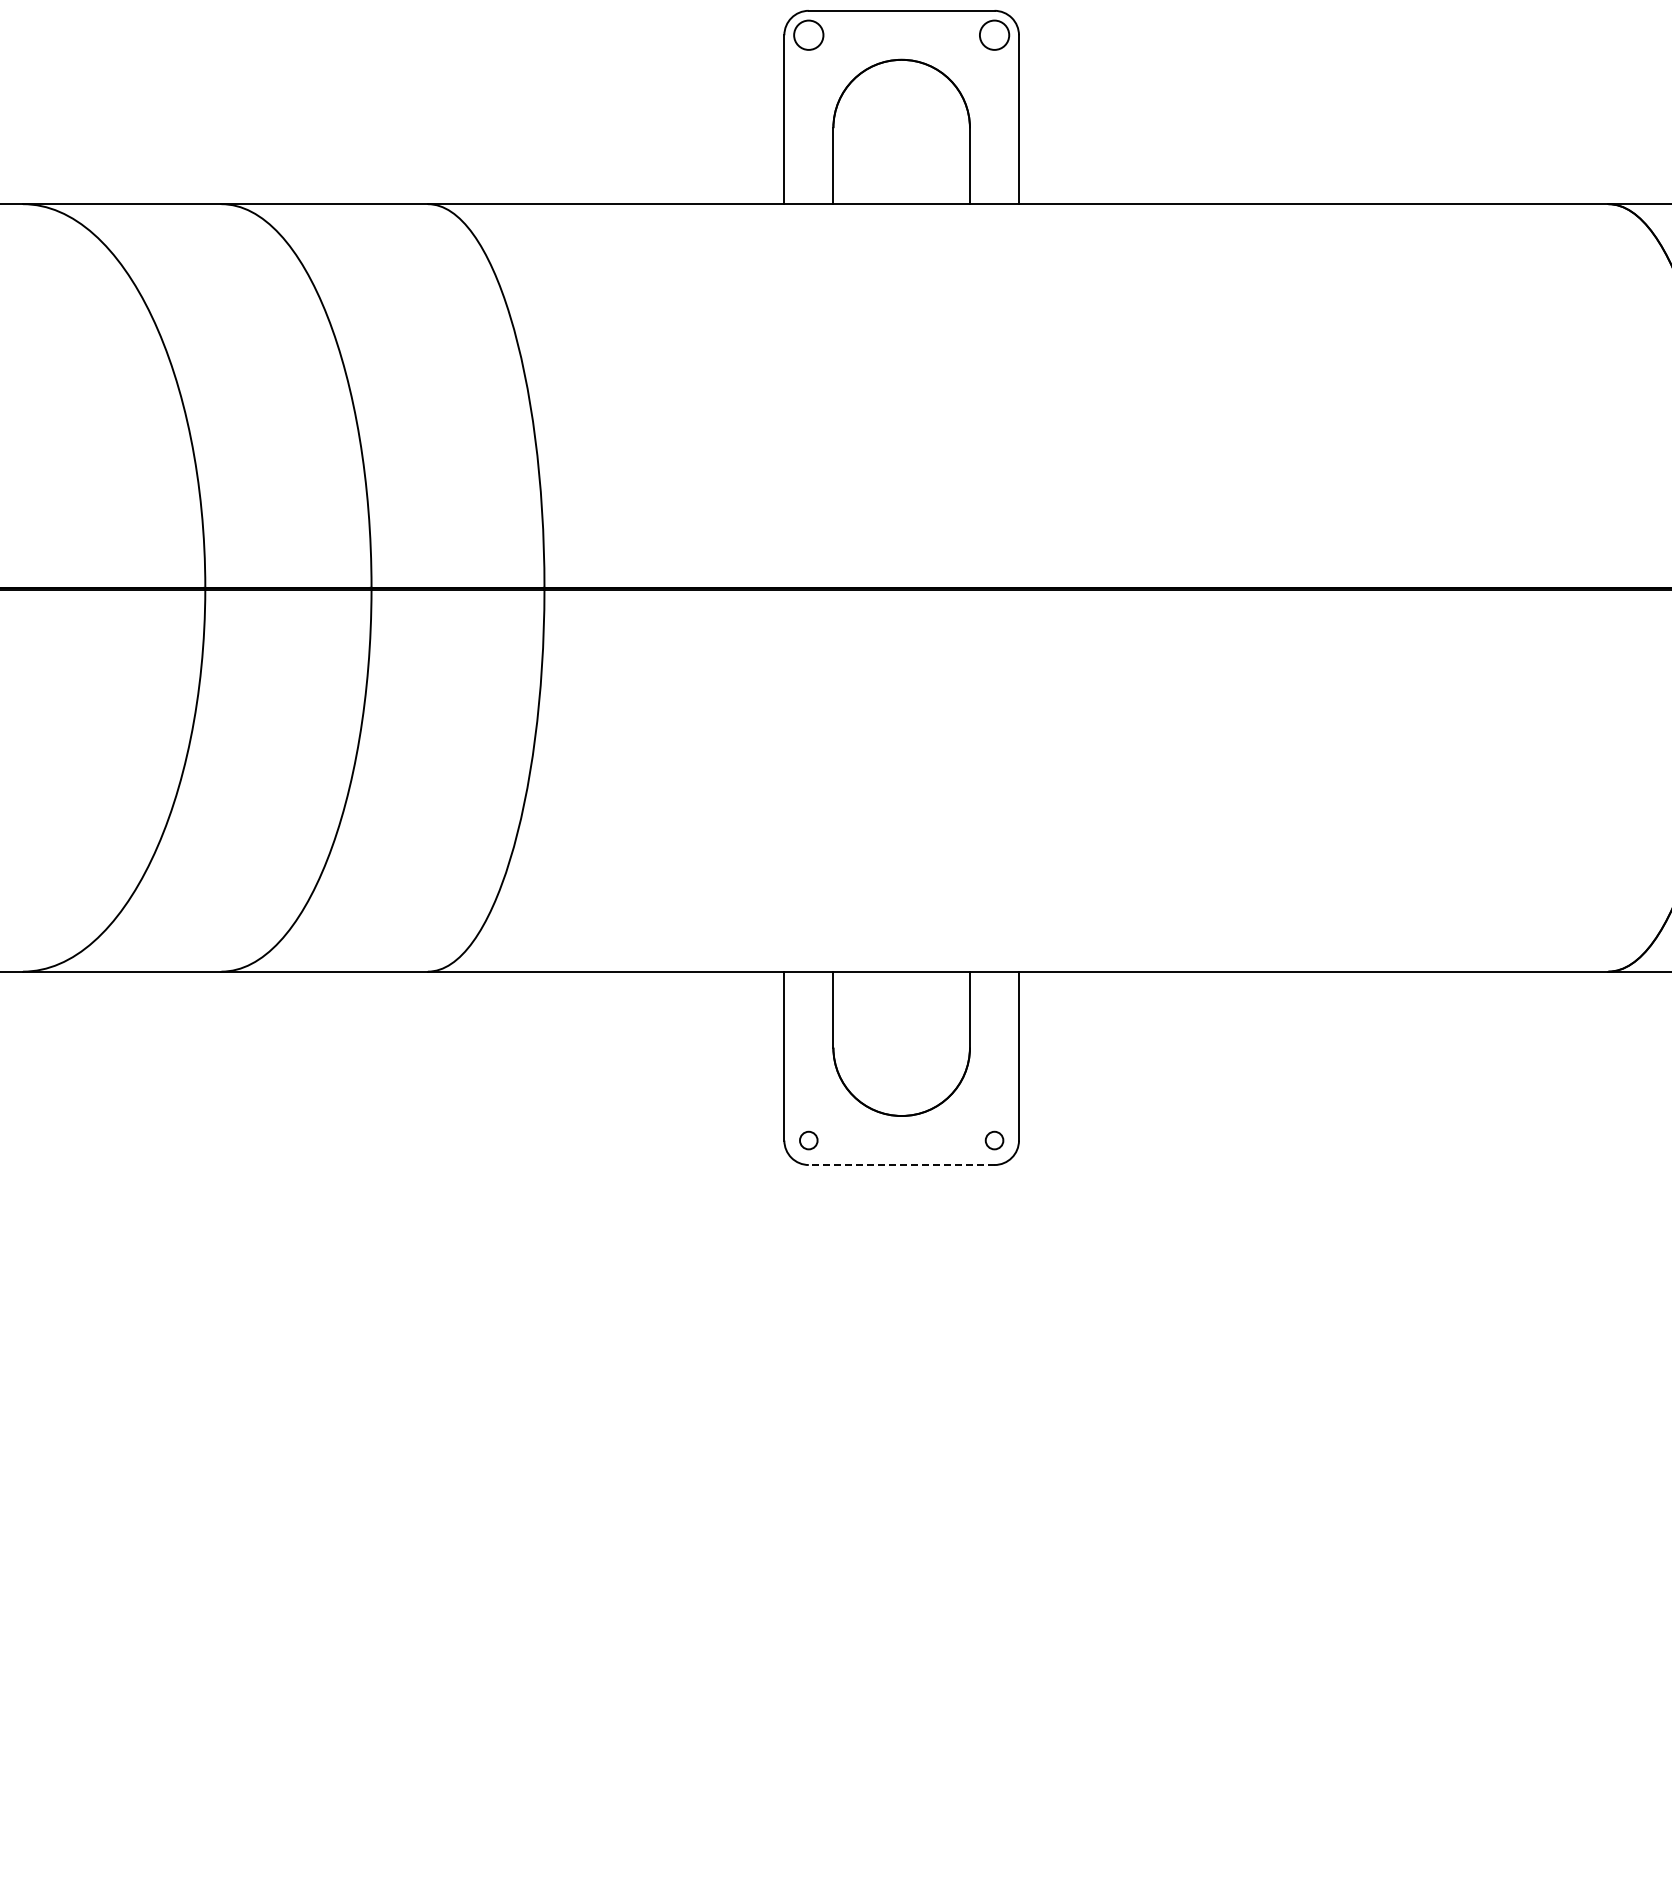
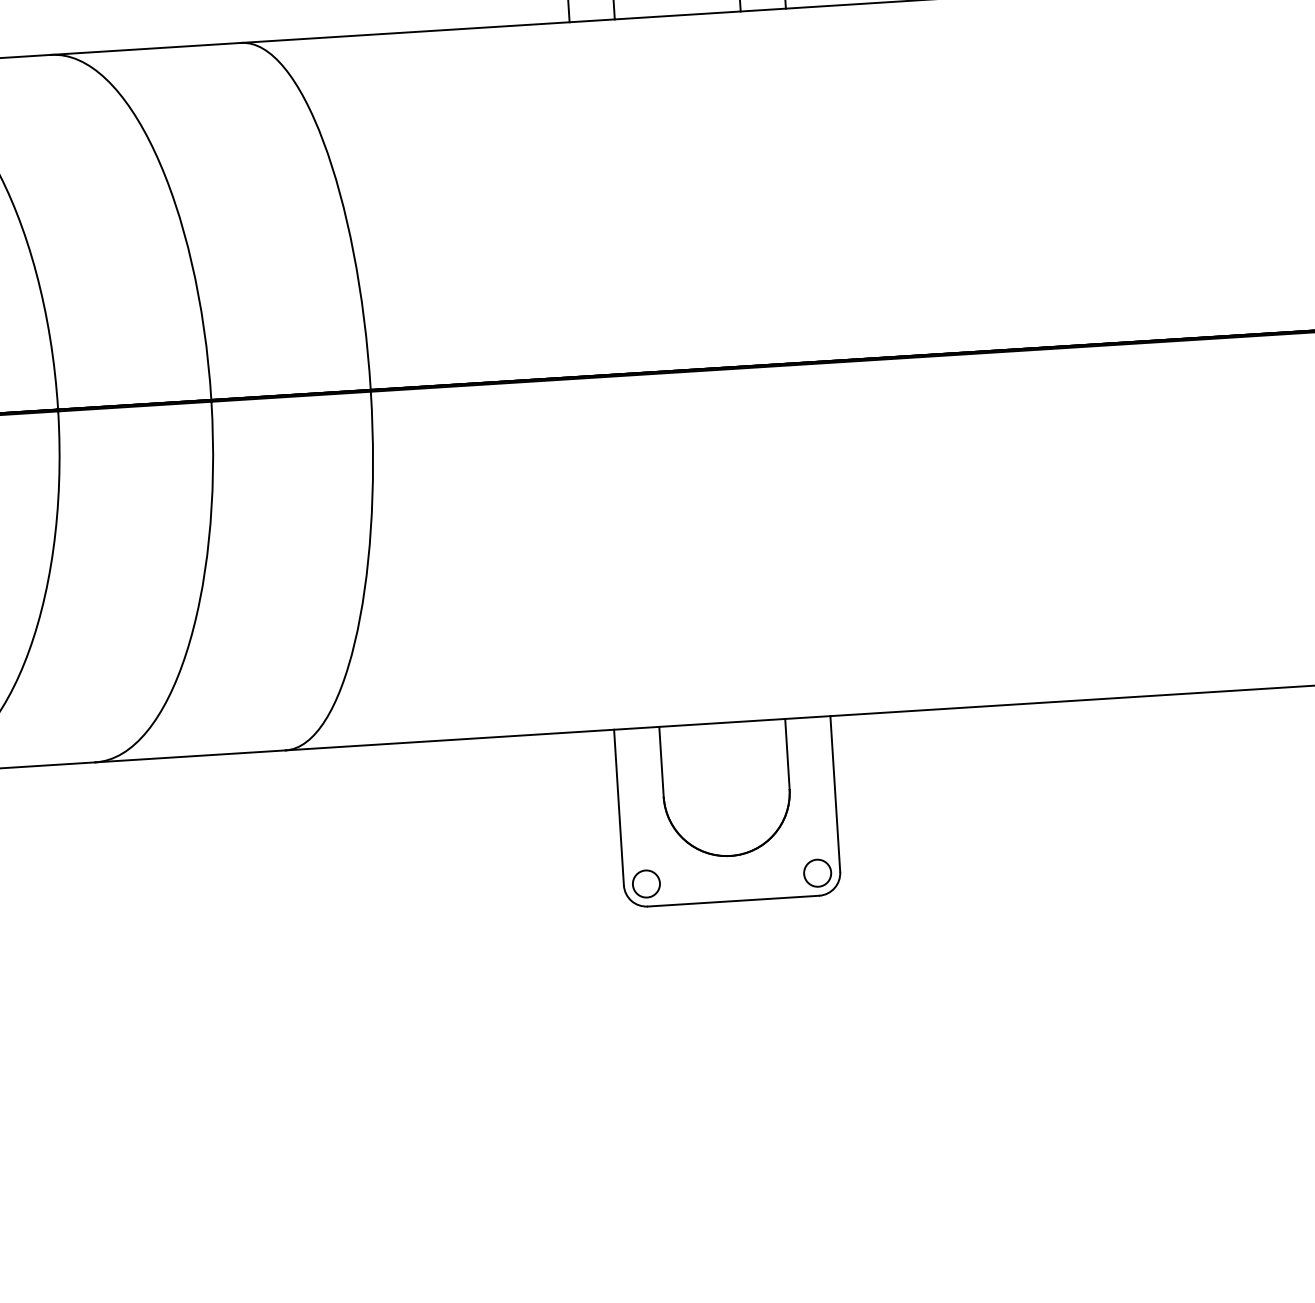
circle: (808, 1140) -> (646, 883), size x1.67
circle: (994, 1140) -> (817, 873), size x1.67
line: (901, 1165) -> (733, 901), dashed -> solid

